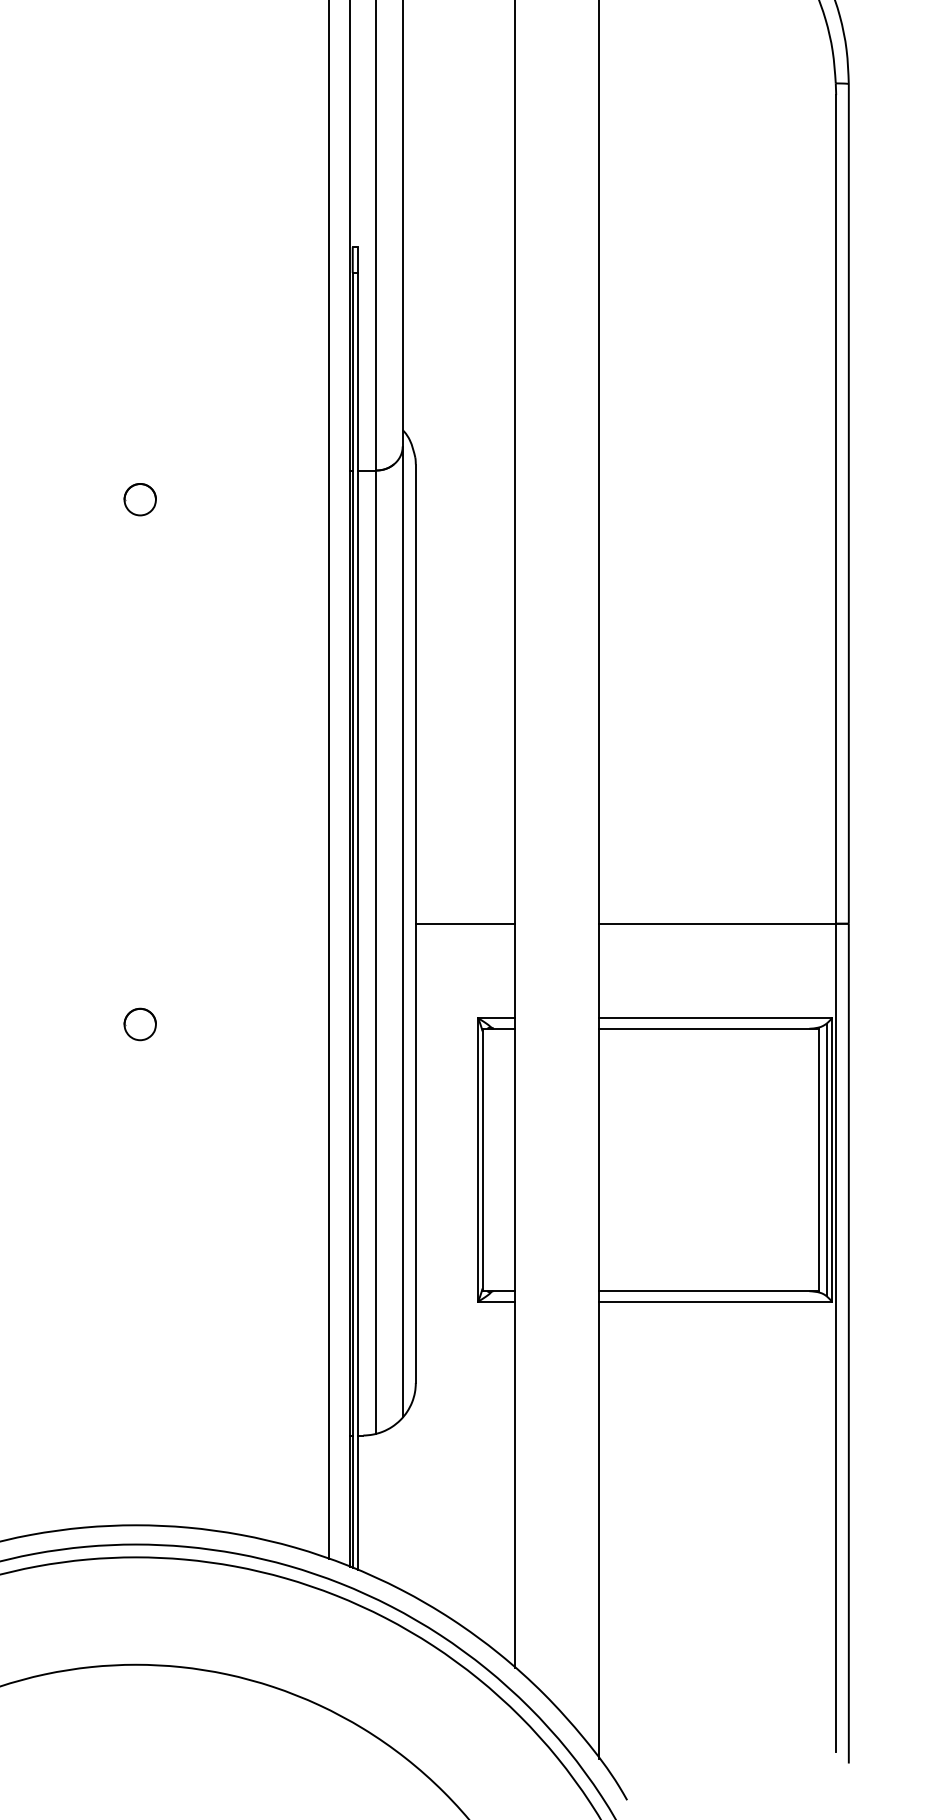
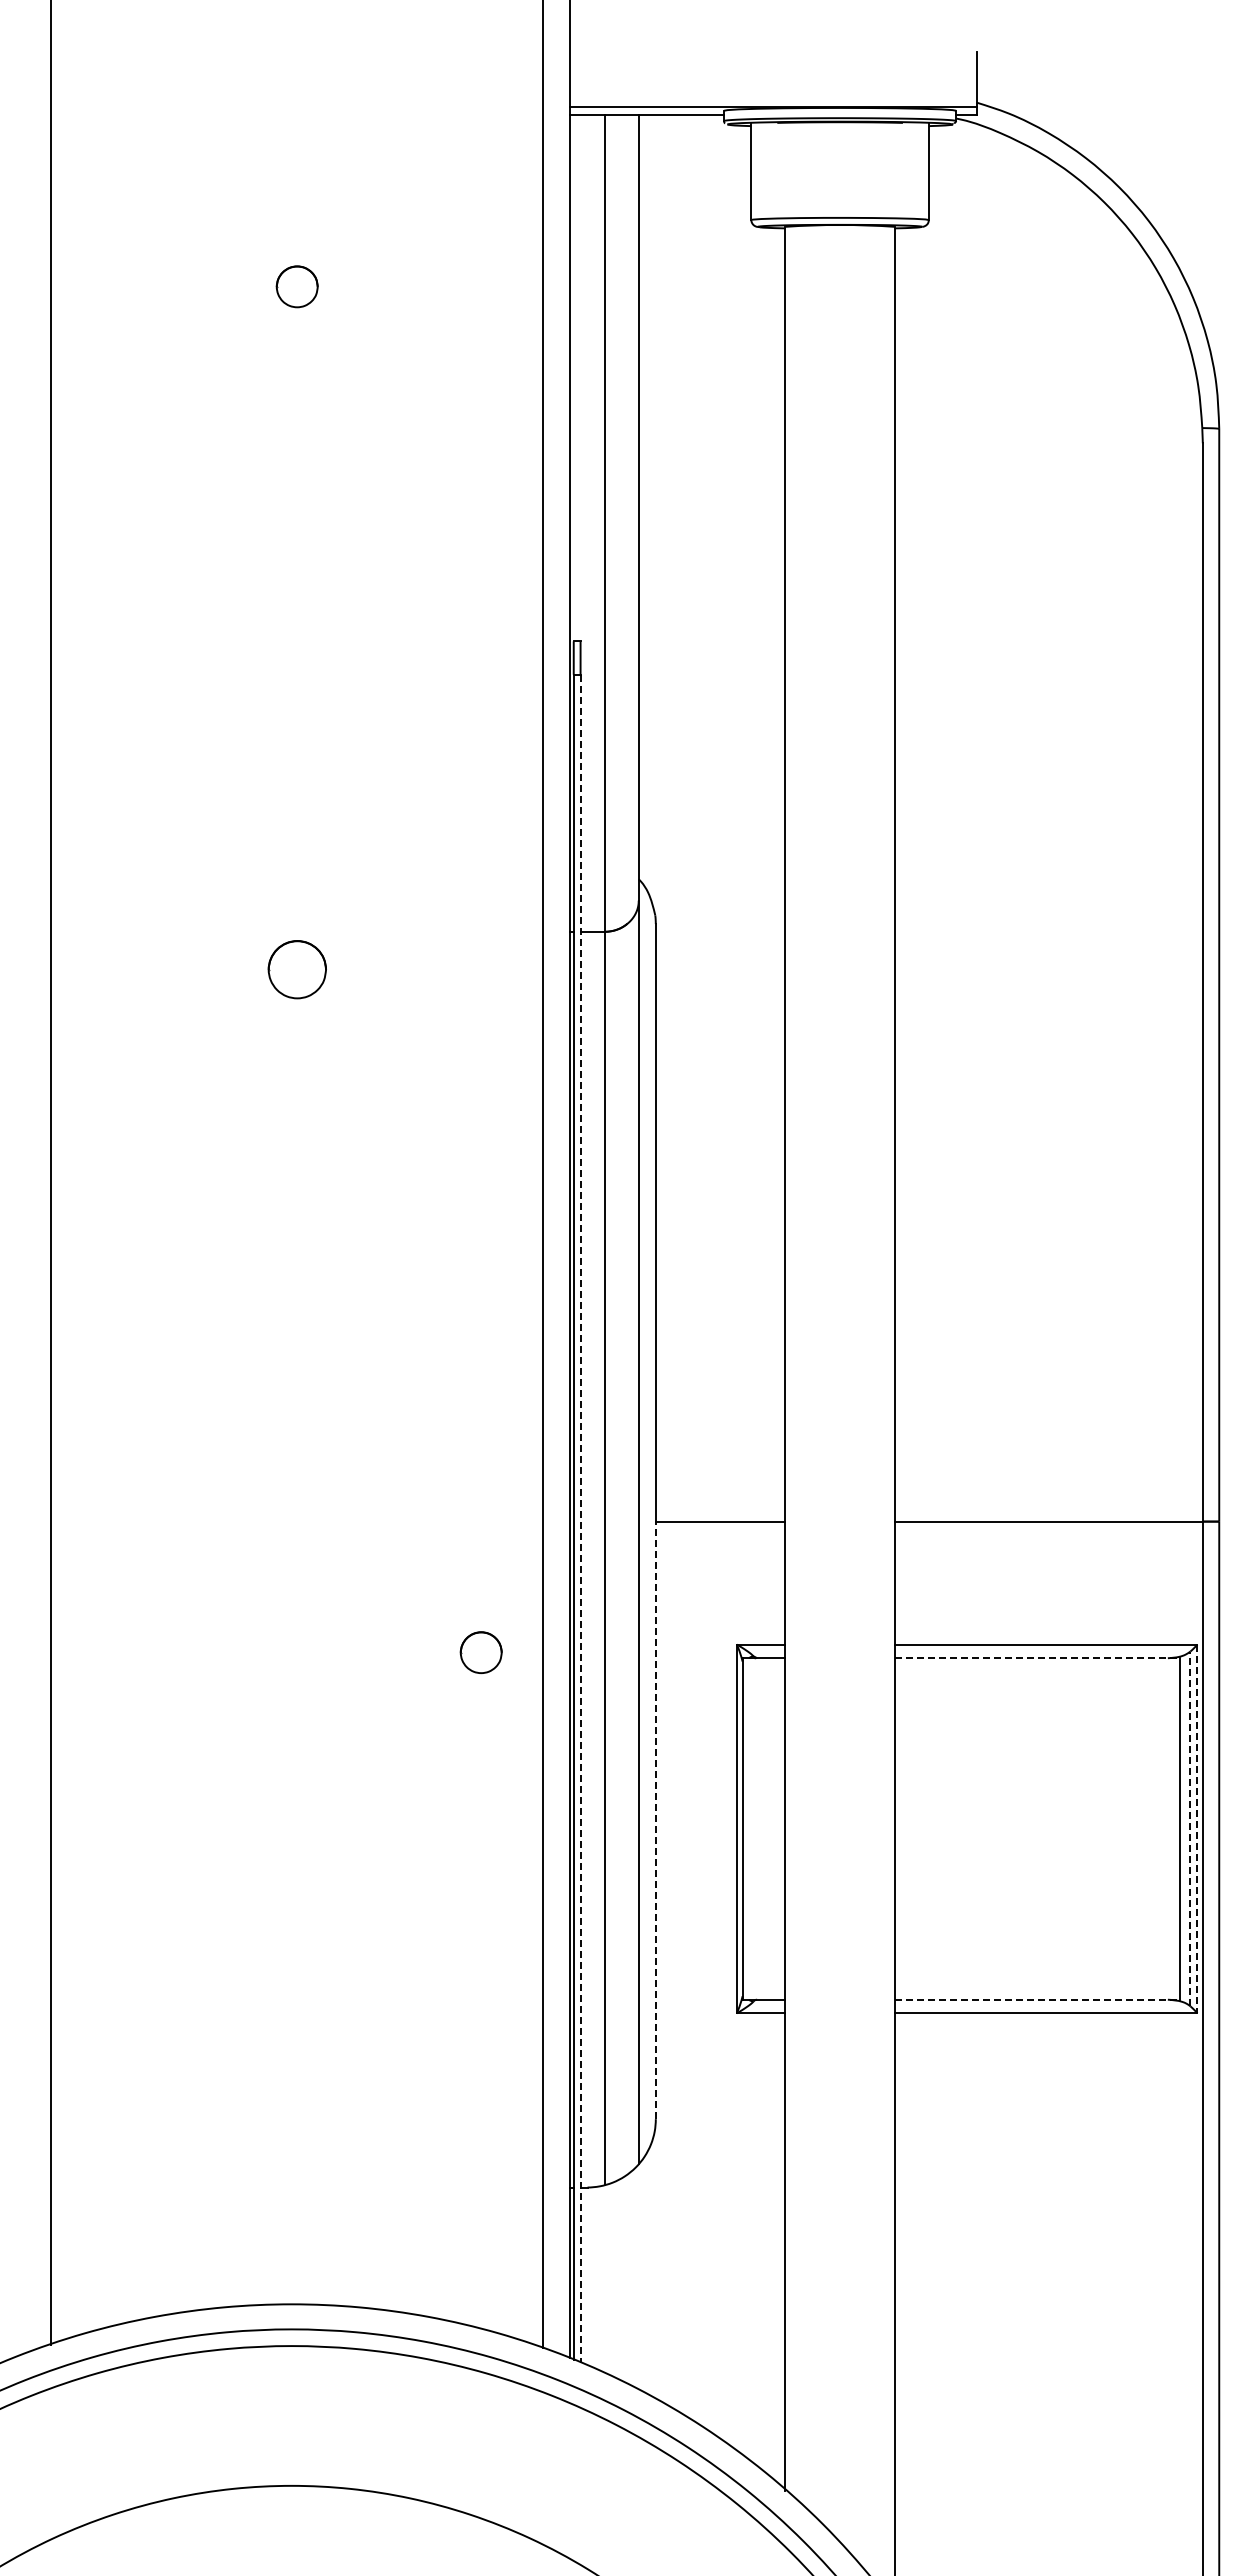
part: (139, 499) -> (296, 969), size x1.4
line: (357, 921) -> (580, 1518), solid -> dashed
part: (139, 1024) -> (480, 1652), moved
line: (709, 1028) -> (1037, 1658), solid -> dashed
line: (415, 1153) -> (655, 1820), solid -> dashed
line: (826, 1159) -> (1190, 1828), solid -> dashed
line: (832, 1160) -> (1197, 1829), solid -> dashed
line: (709, 1291) -> (1037, 1999), solid -> dashed

